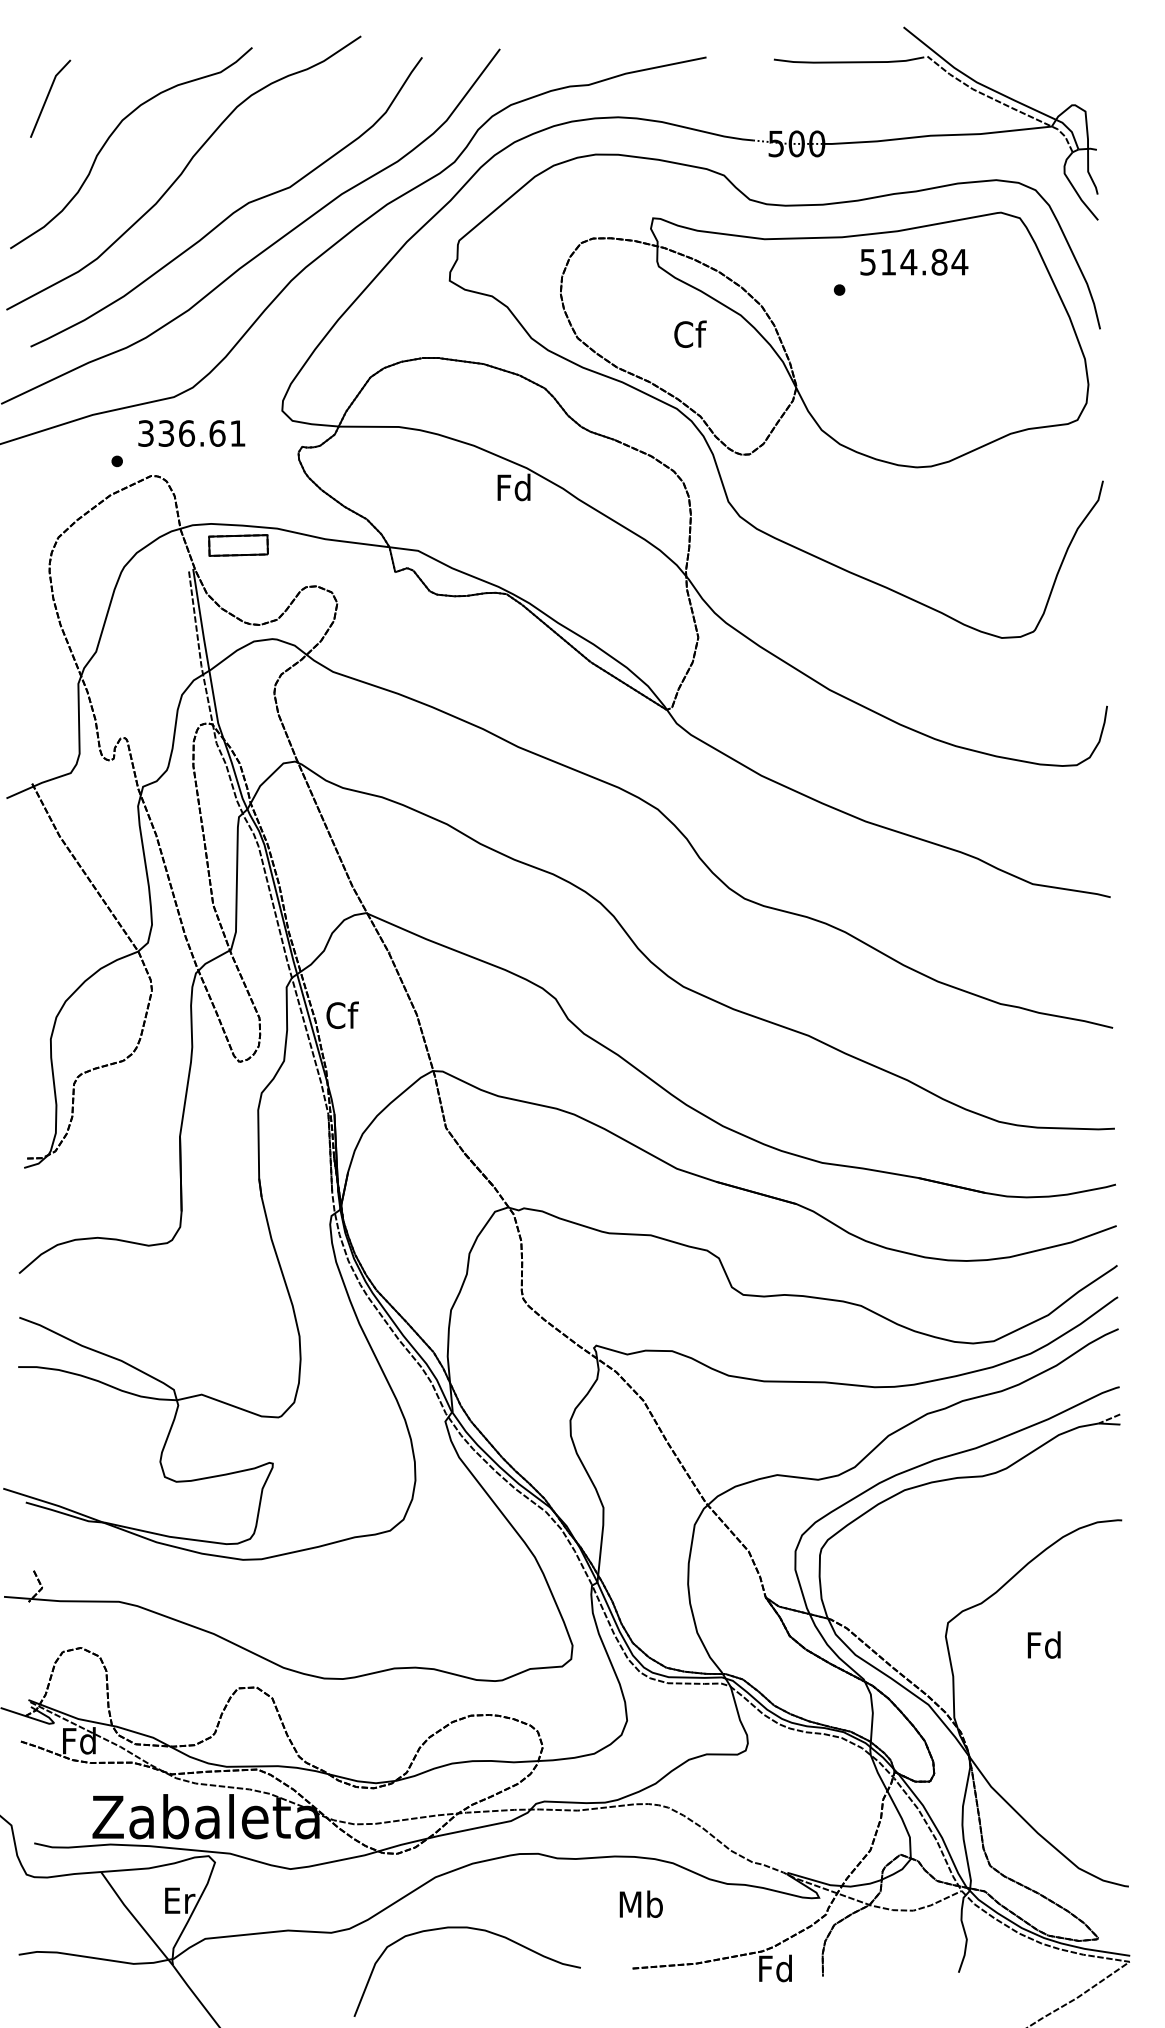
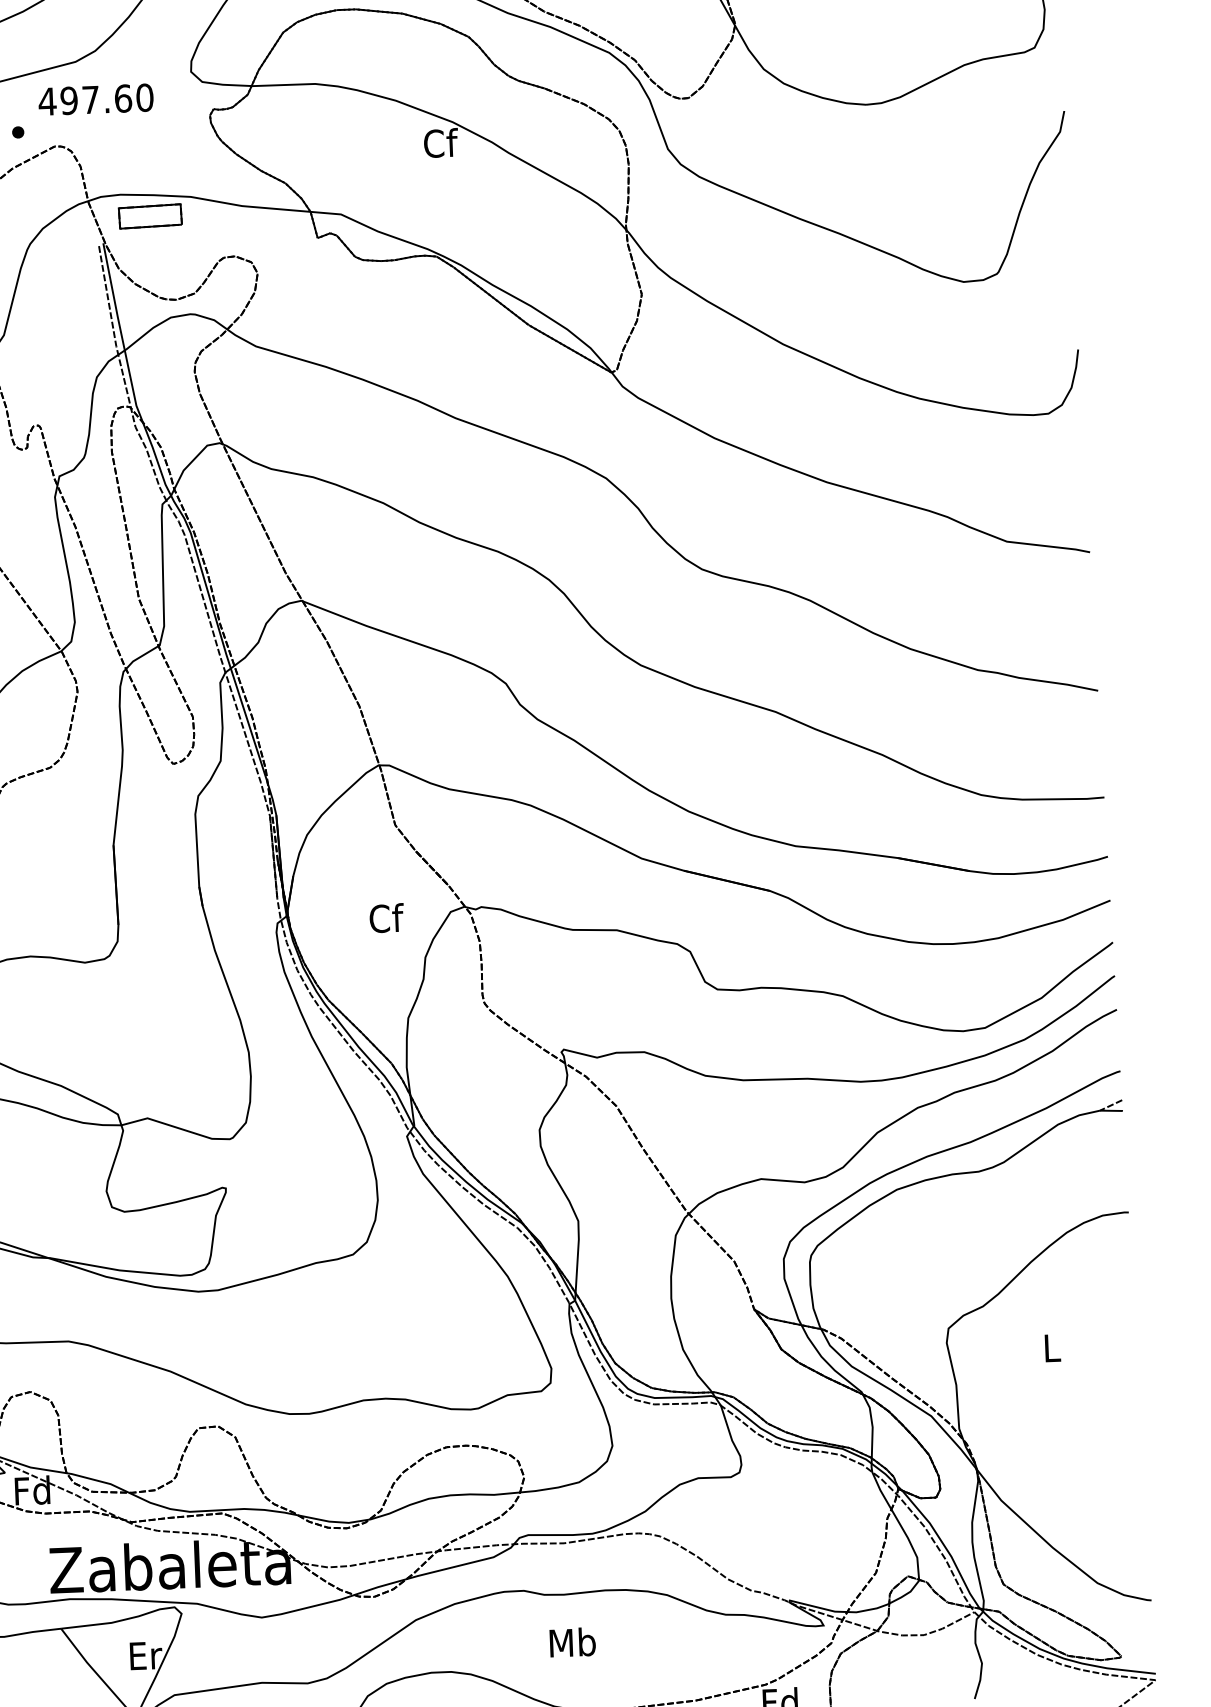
text: (191, 433) -> (95, 99), 336.61 -> 497.60
text: (514, 487) -> (440, 143), Fd -> Cf
text: (342, 1014) -> (386, 917), moved
text: (1043, 1644) -> (1050, 1347), Fd -> L
text: (640, 1903) -> (571, 1641), moved

